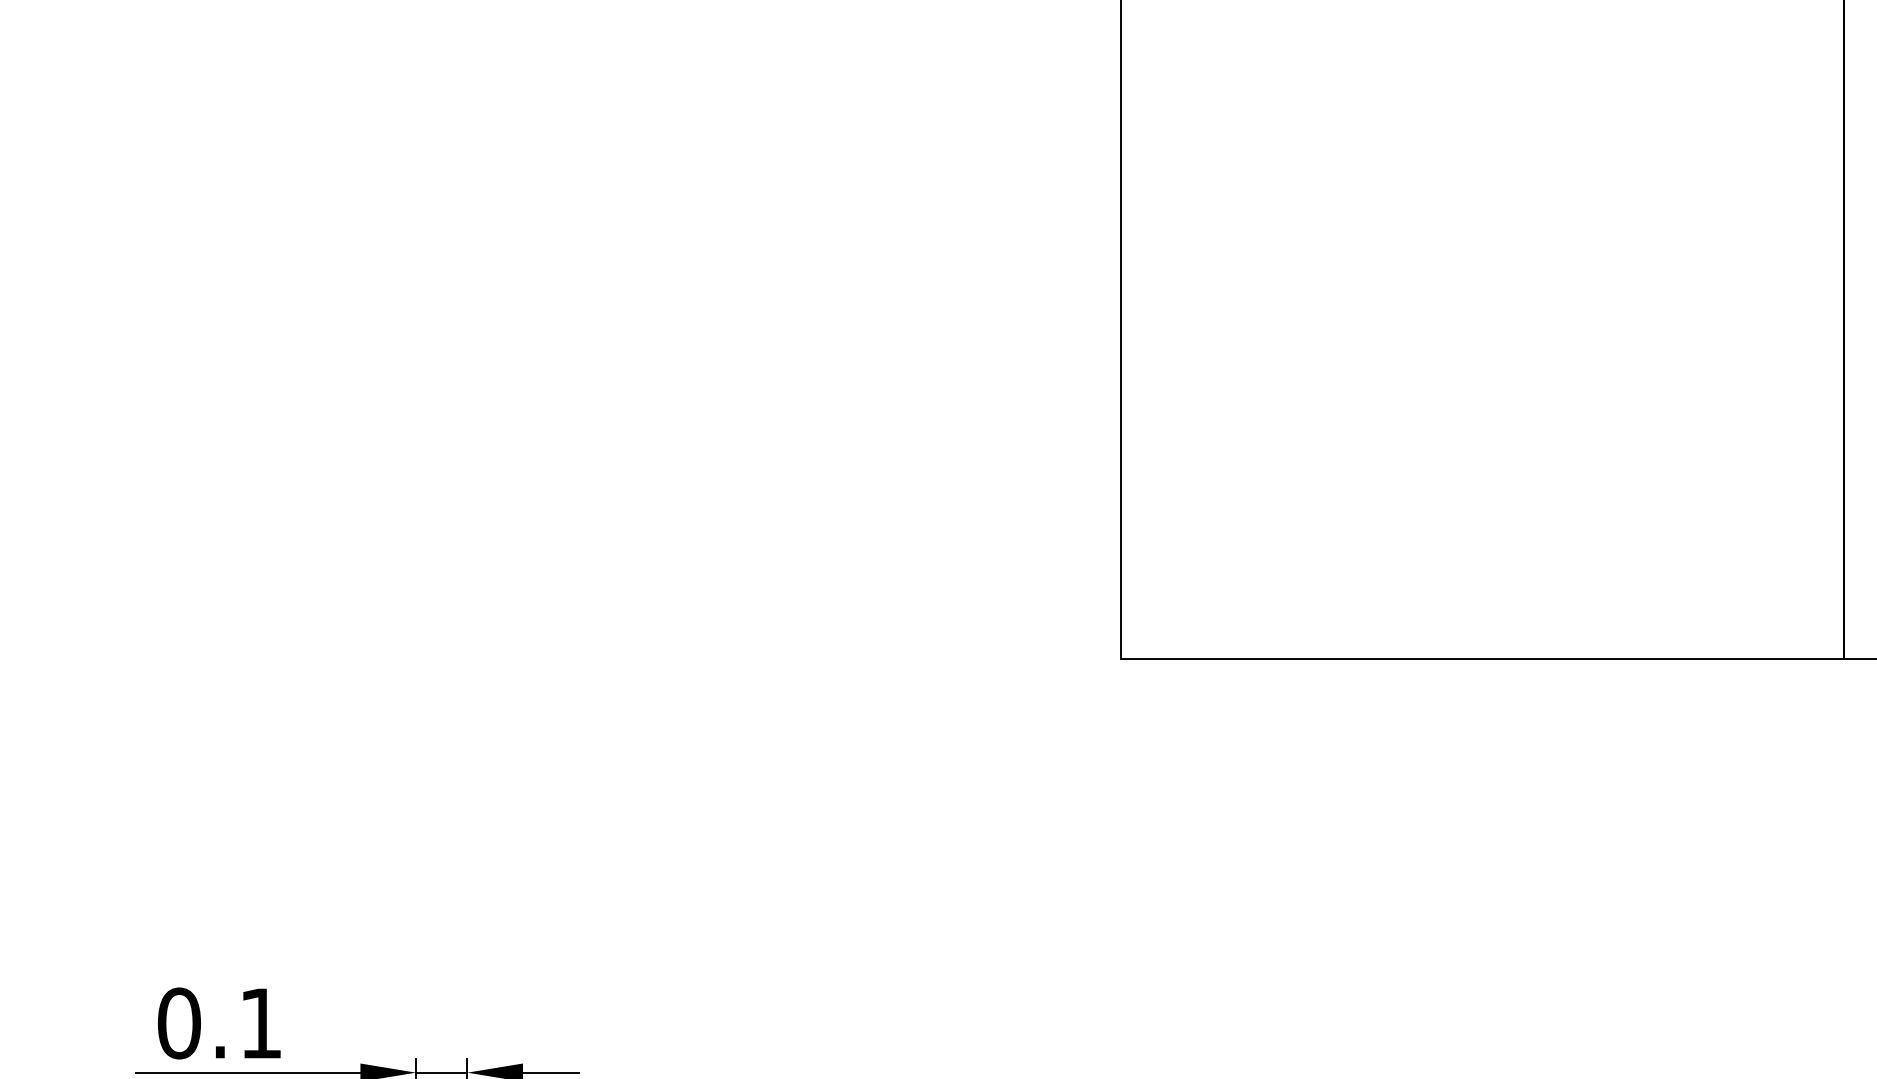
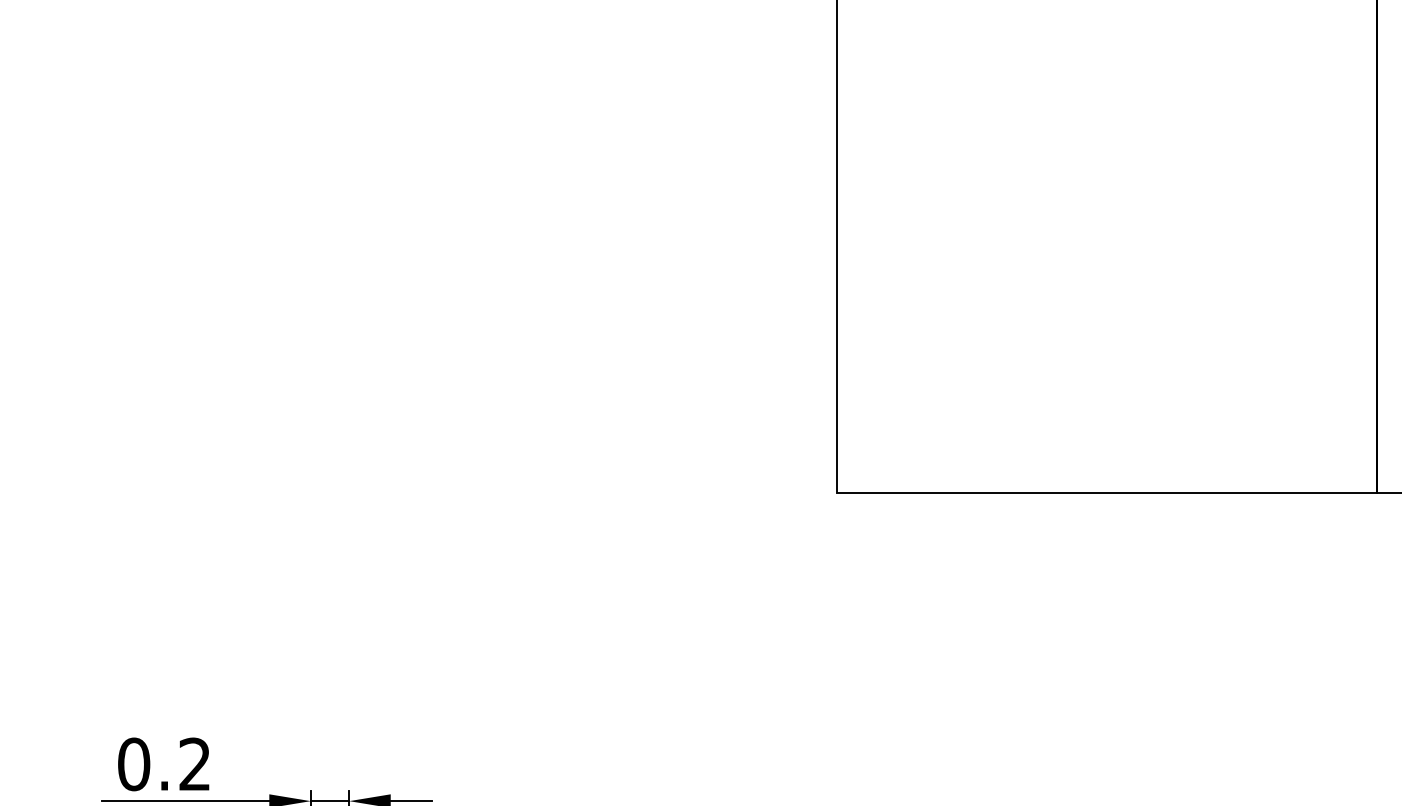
text: (260, 1022) -> (194, 763), 0.1 -> 0.2

